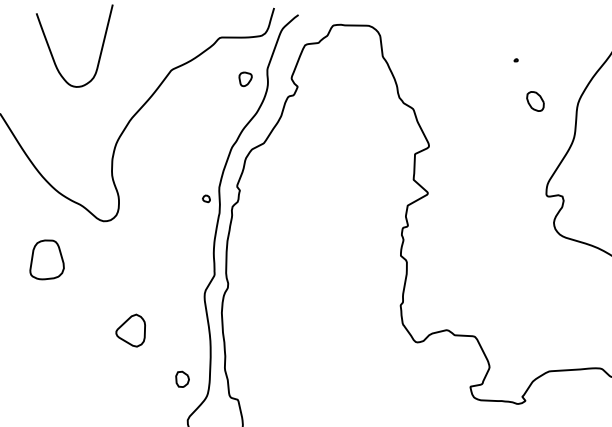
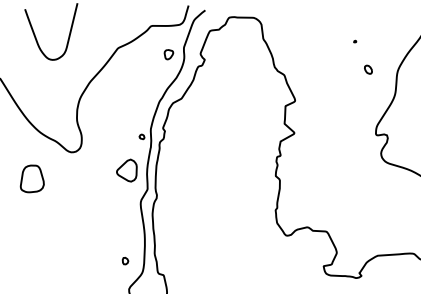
part: (535, 100) -> (368, 69), size x0.62
part: (130, 330) -> (126, 170), moved
part: (182, 378) -> (125, 260), size x0.62

